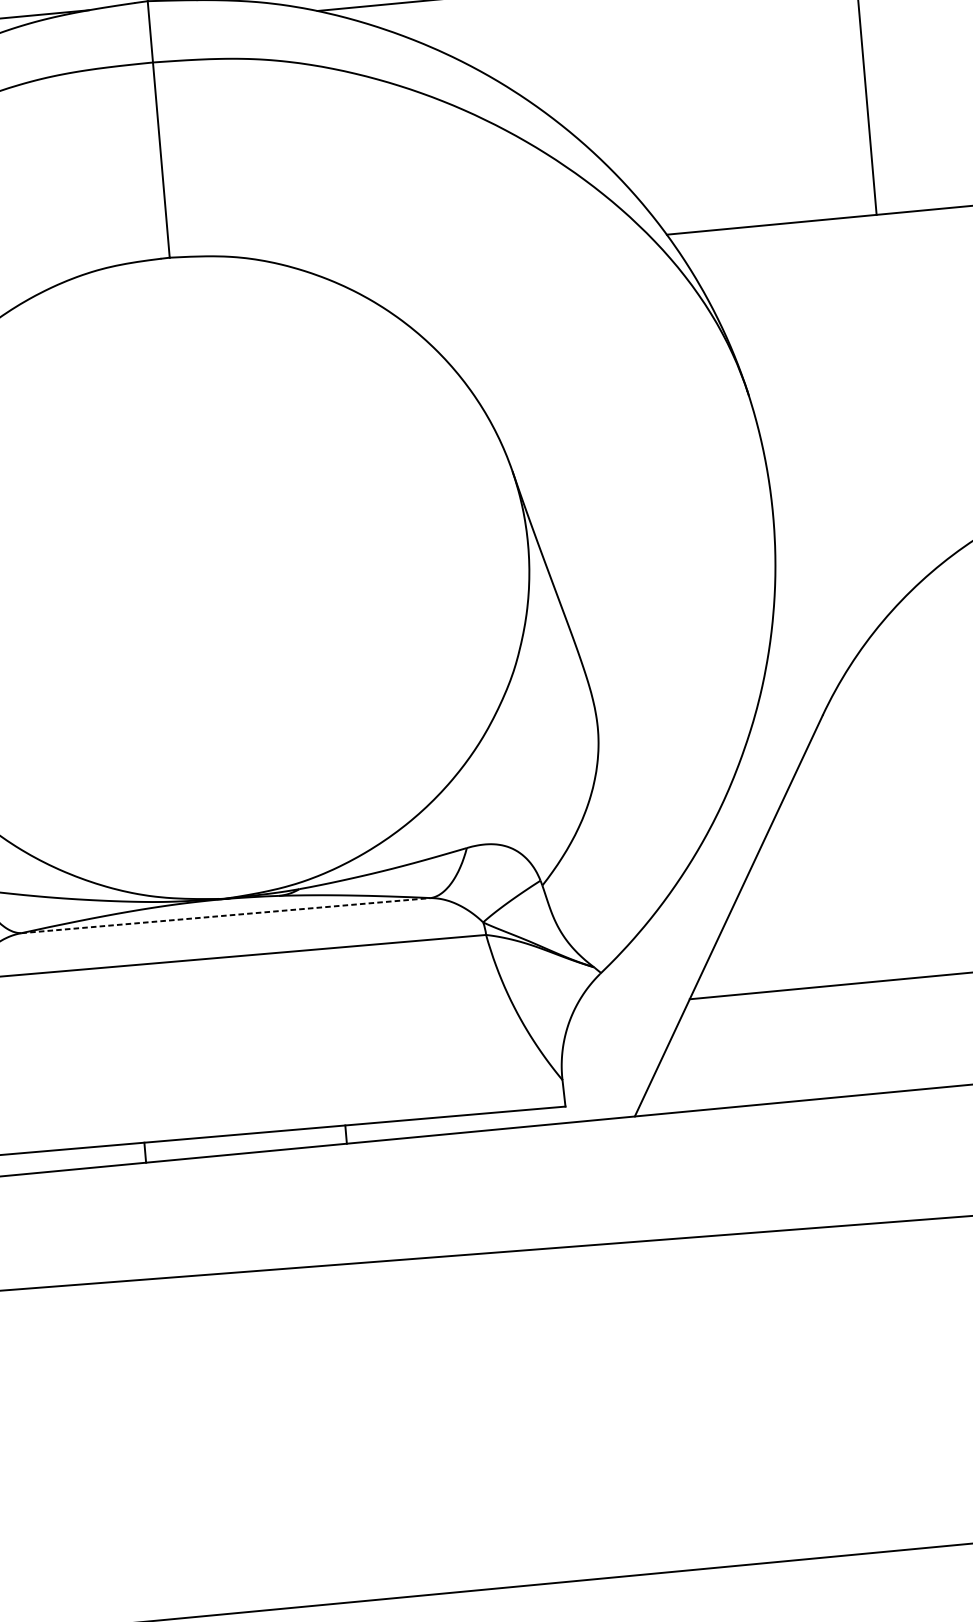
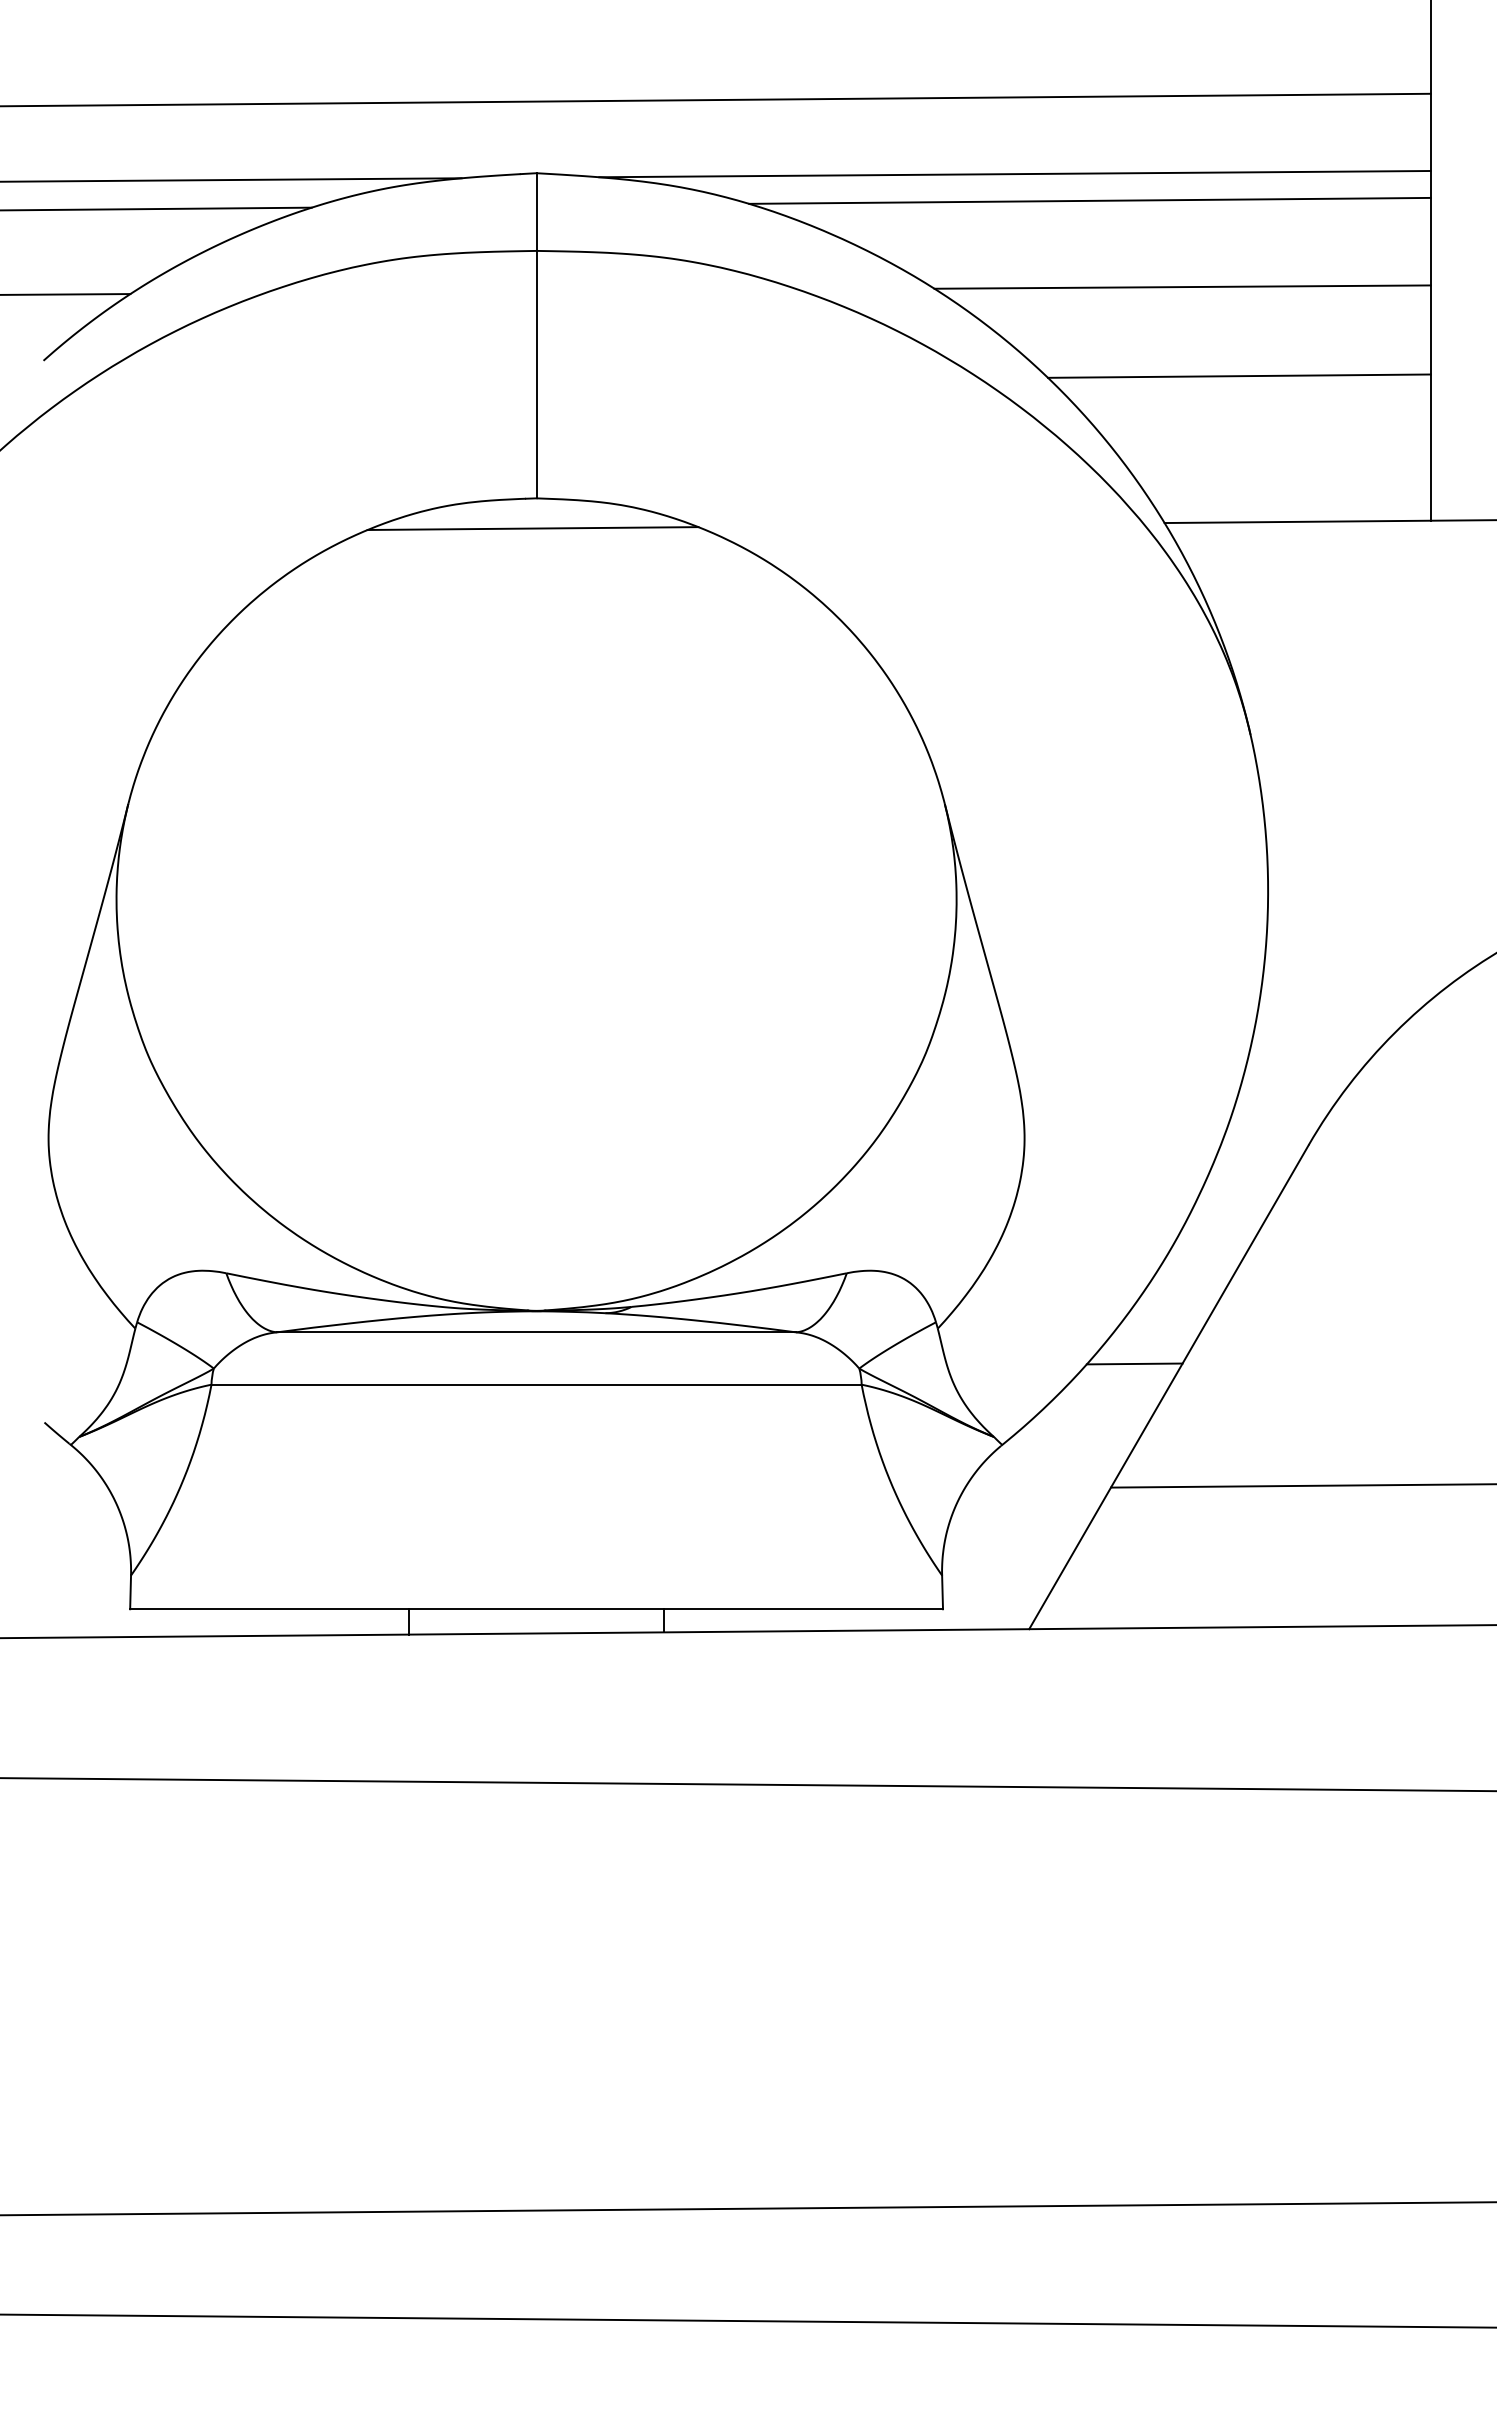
line: (664, 46) -> (1182, 286), added
line: (715, 113) -> (1239, 375), added
line: (168, 281) -> (532, 528), added
line: (699, 899) -> (1134, 1363), added
line: (226, 915) -> (537, 1332), dashed -> solid

